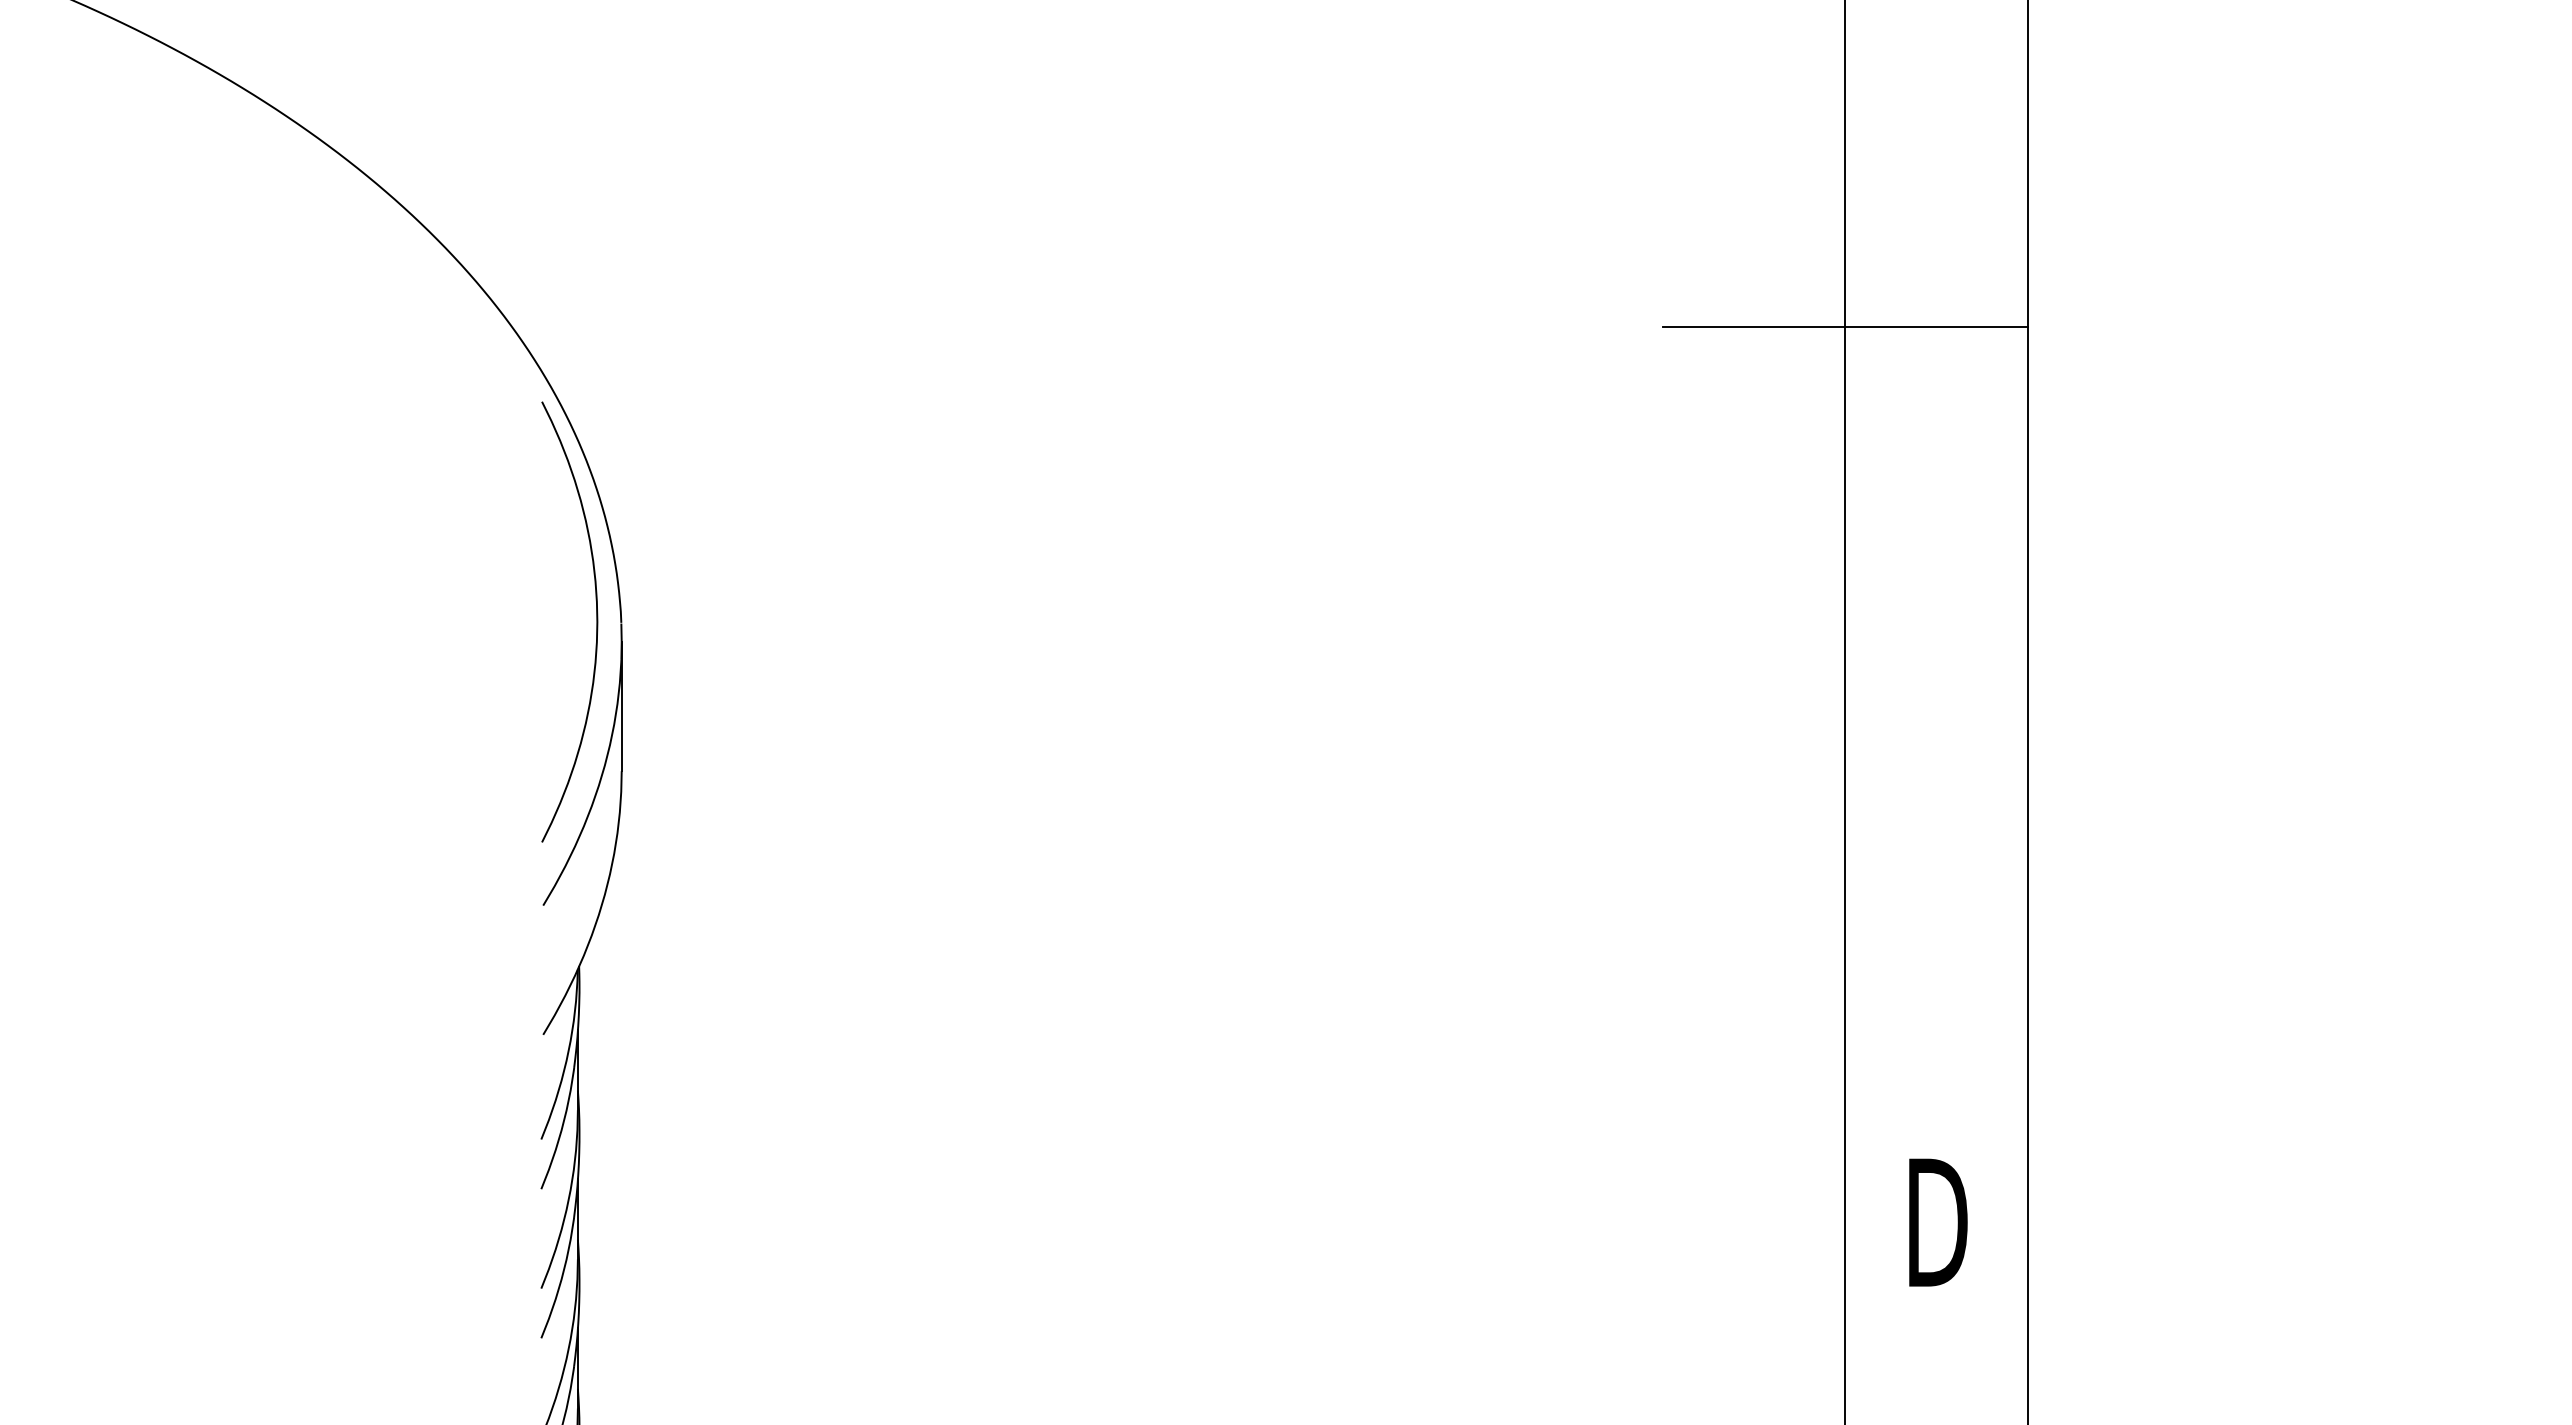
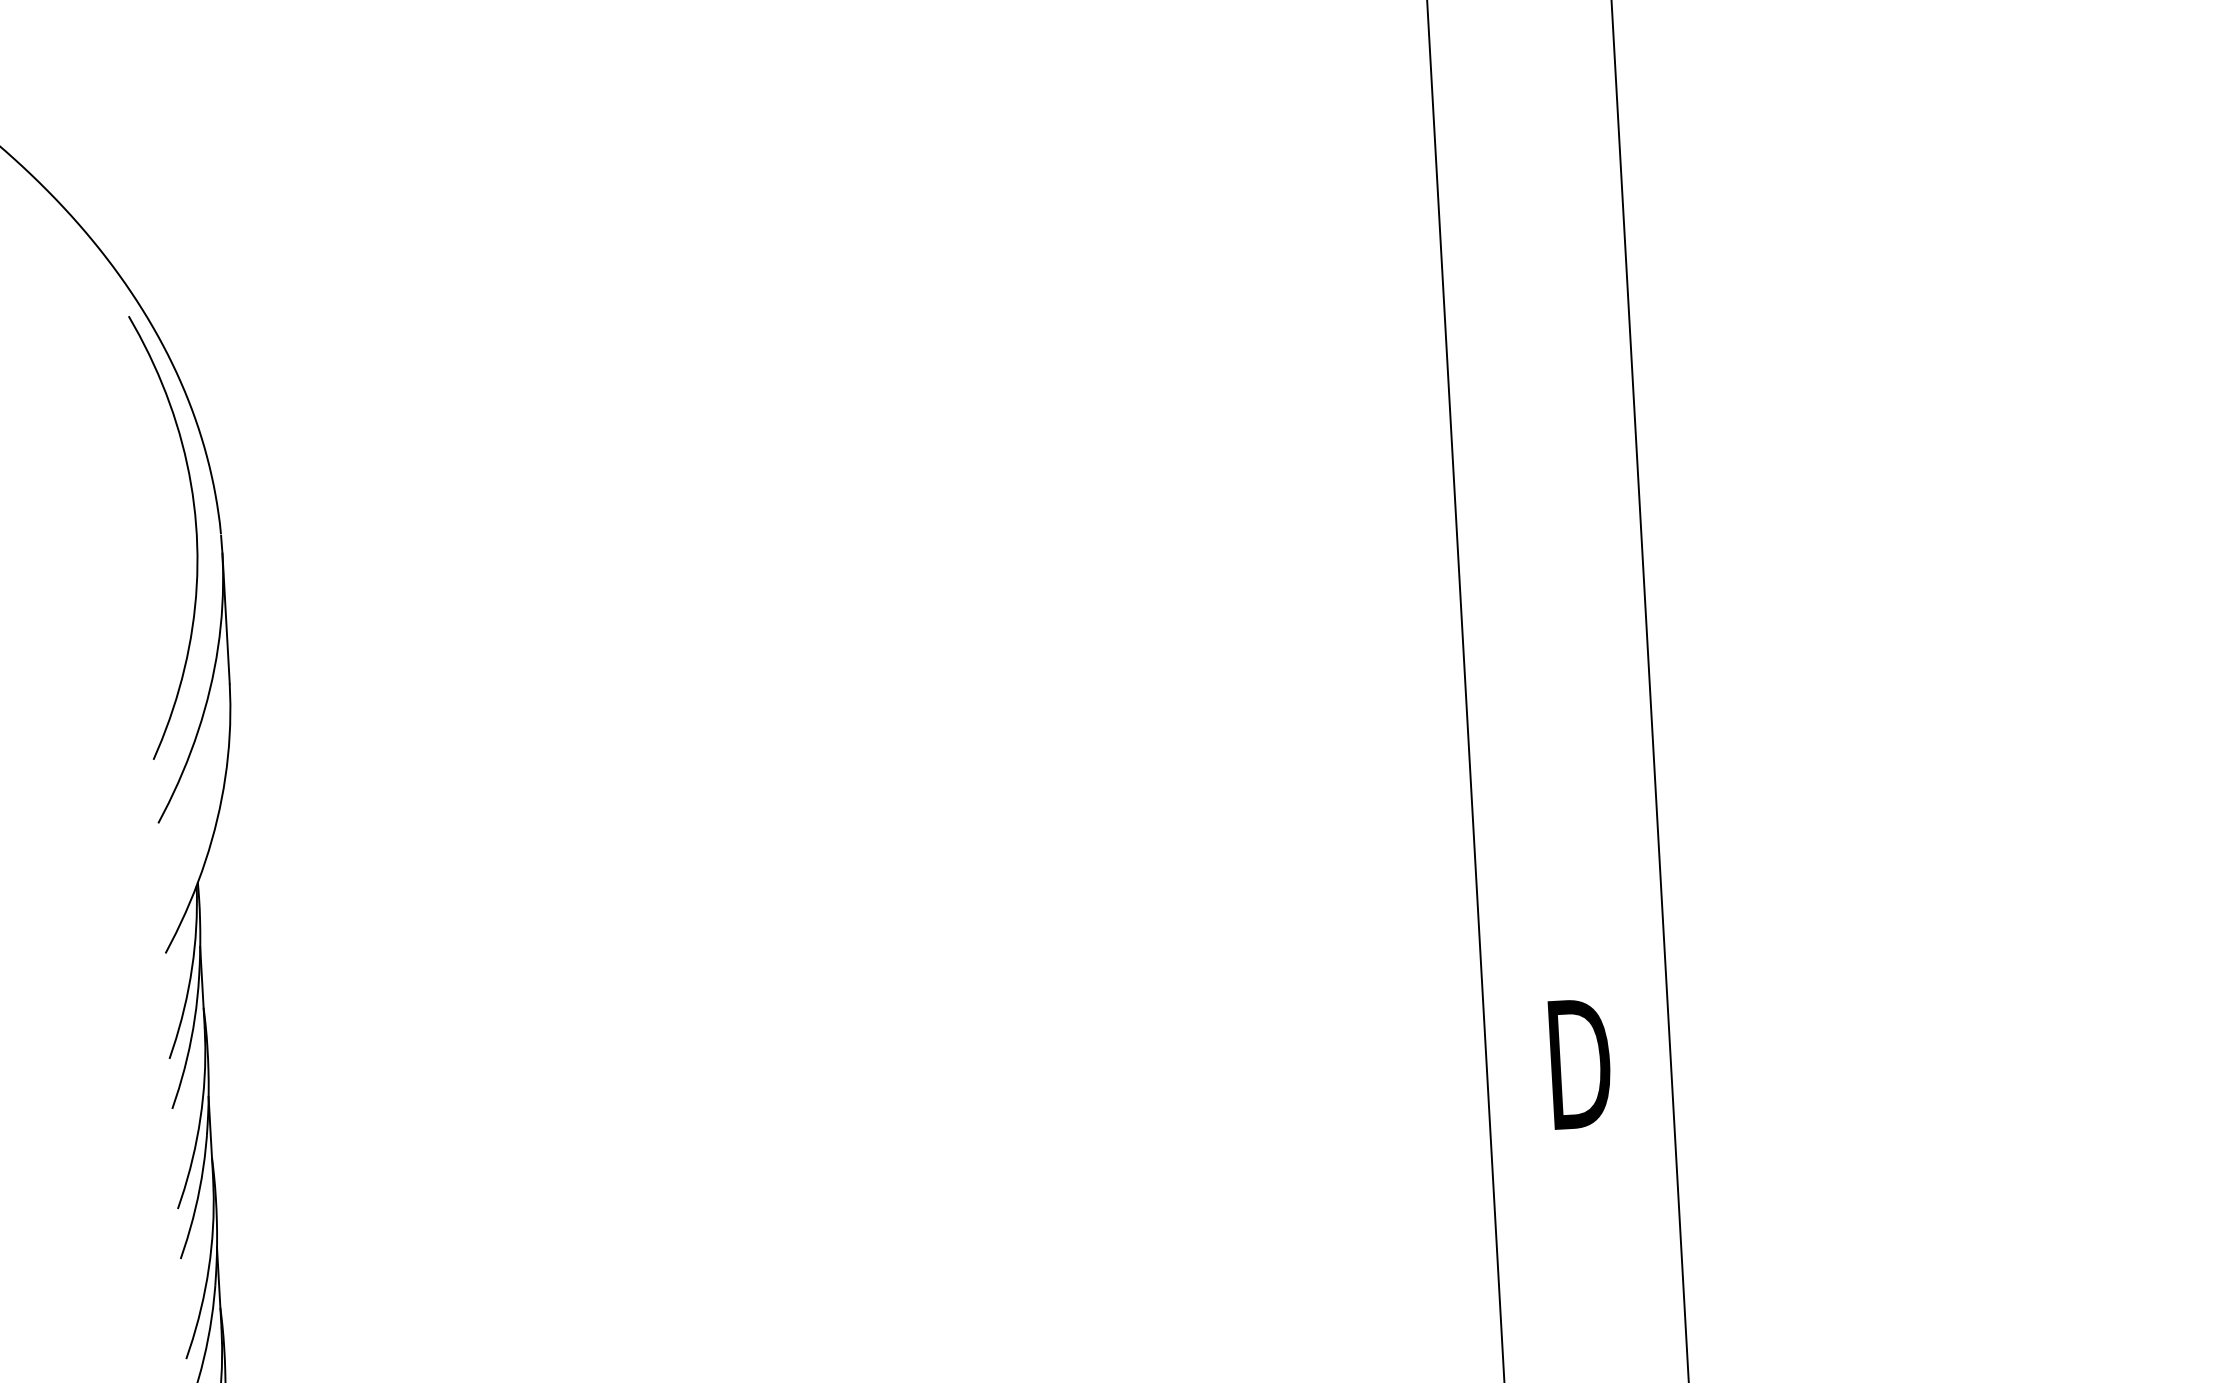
line: (1844, 327) -> (1435, 168), removed

